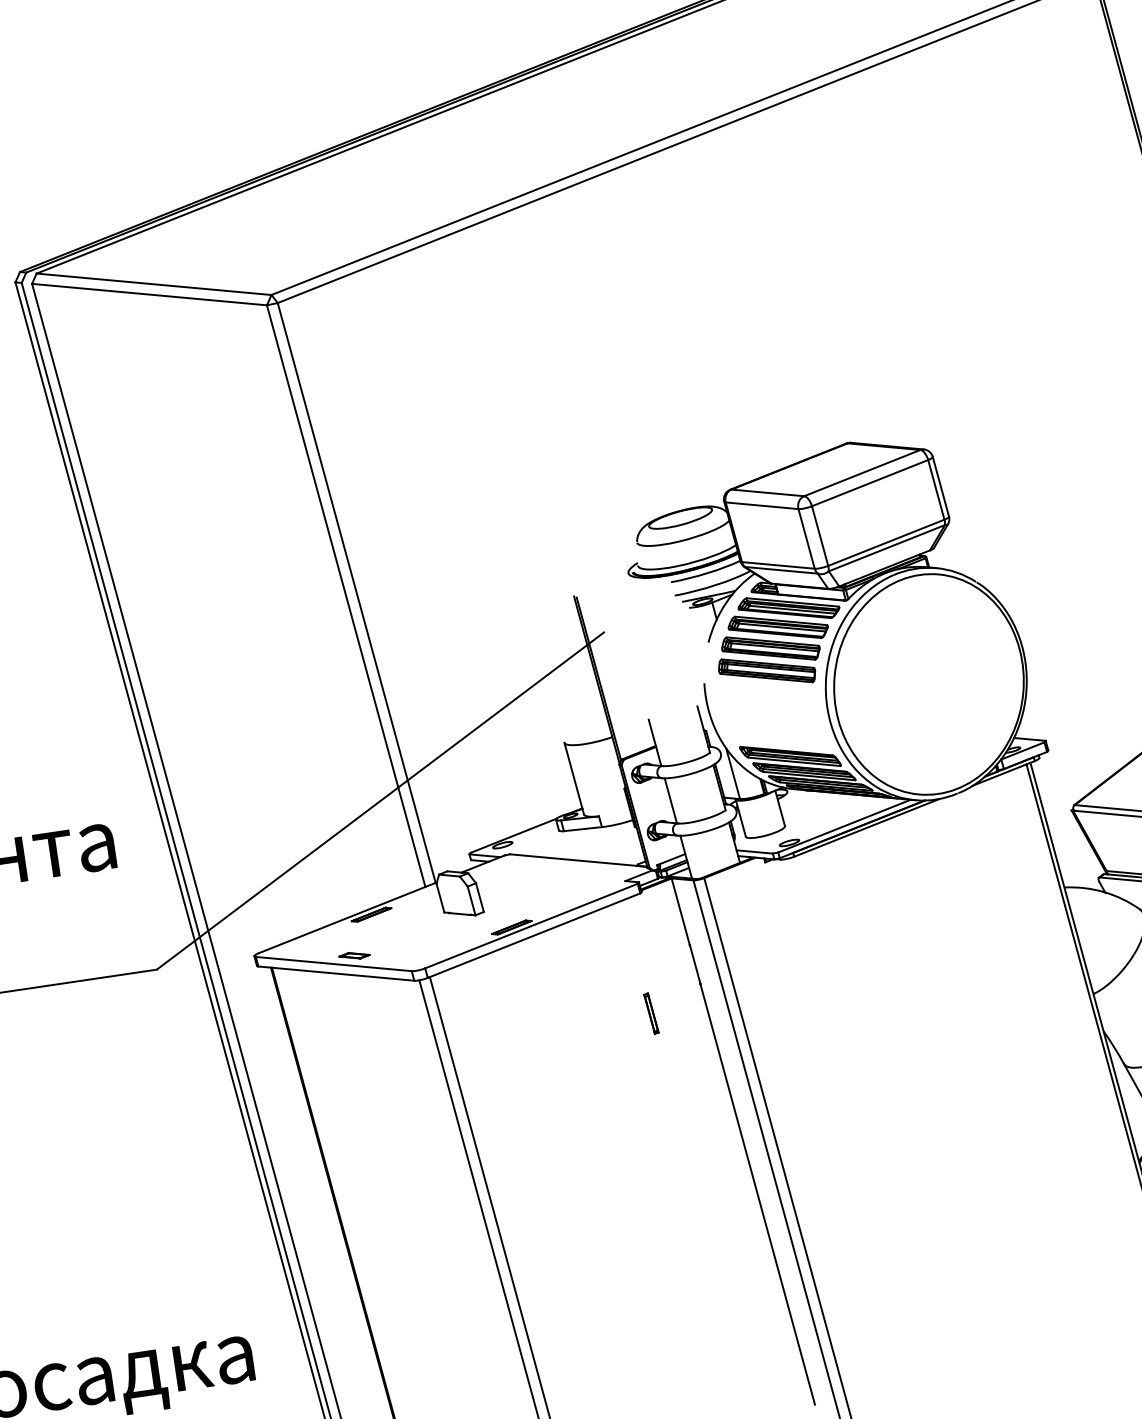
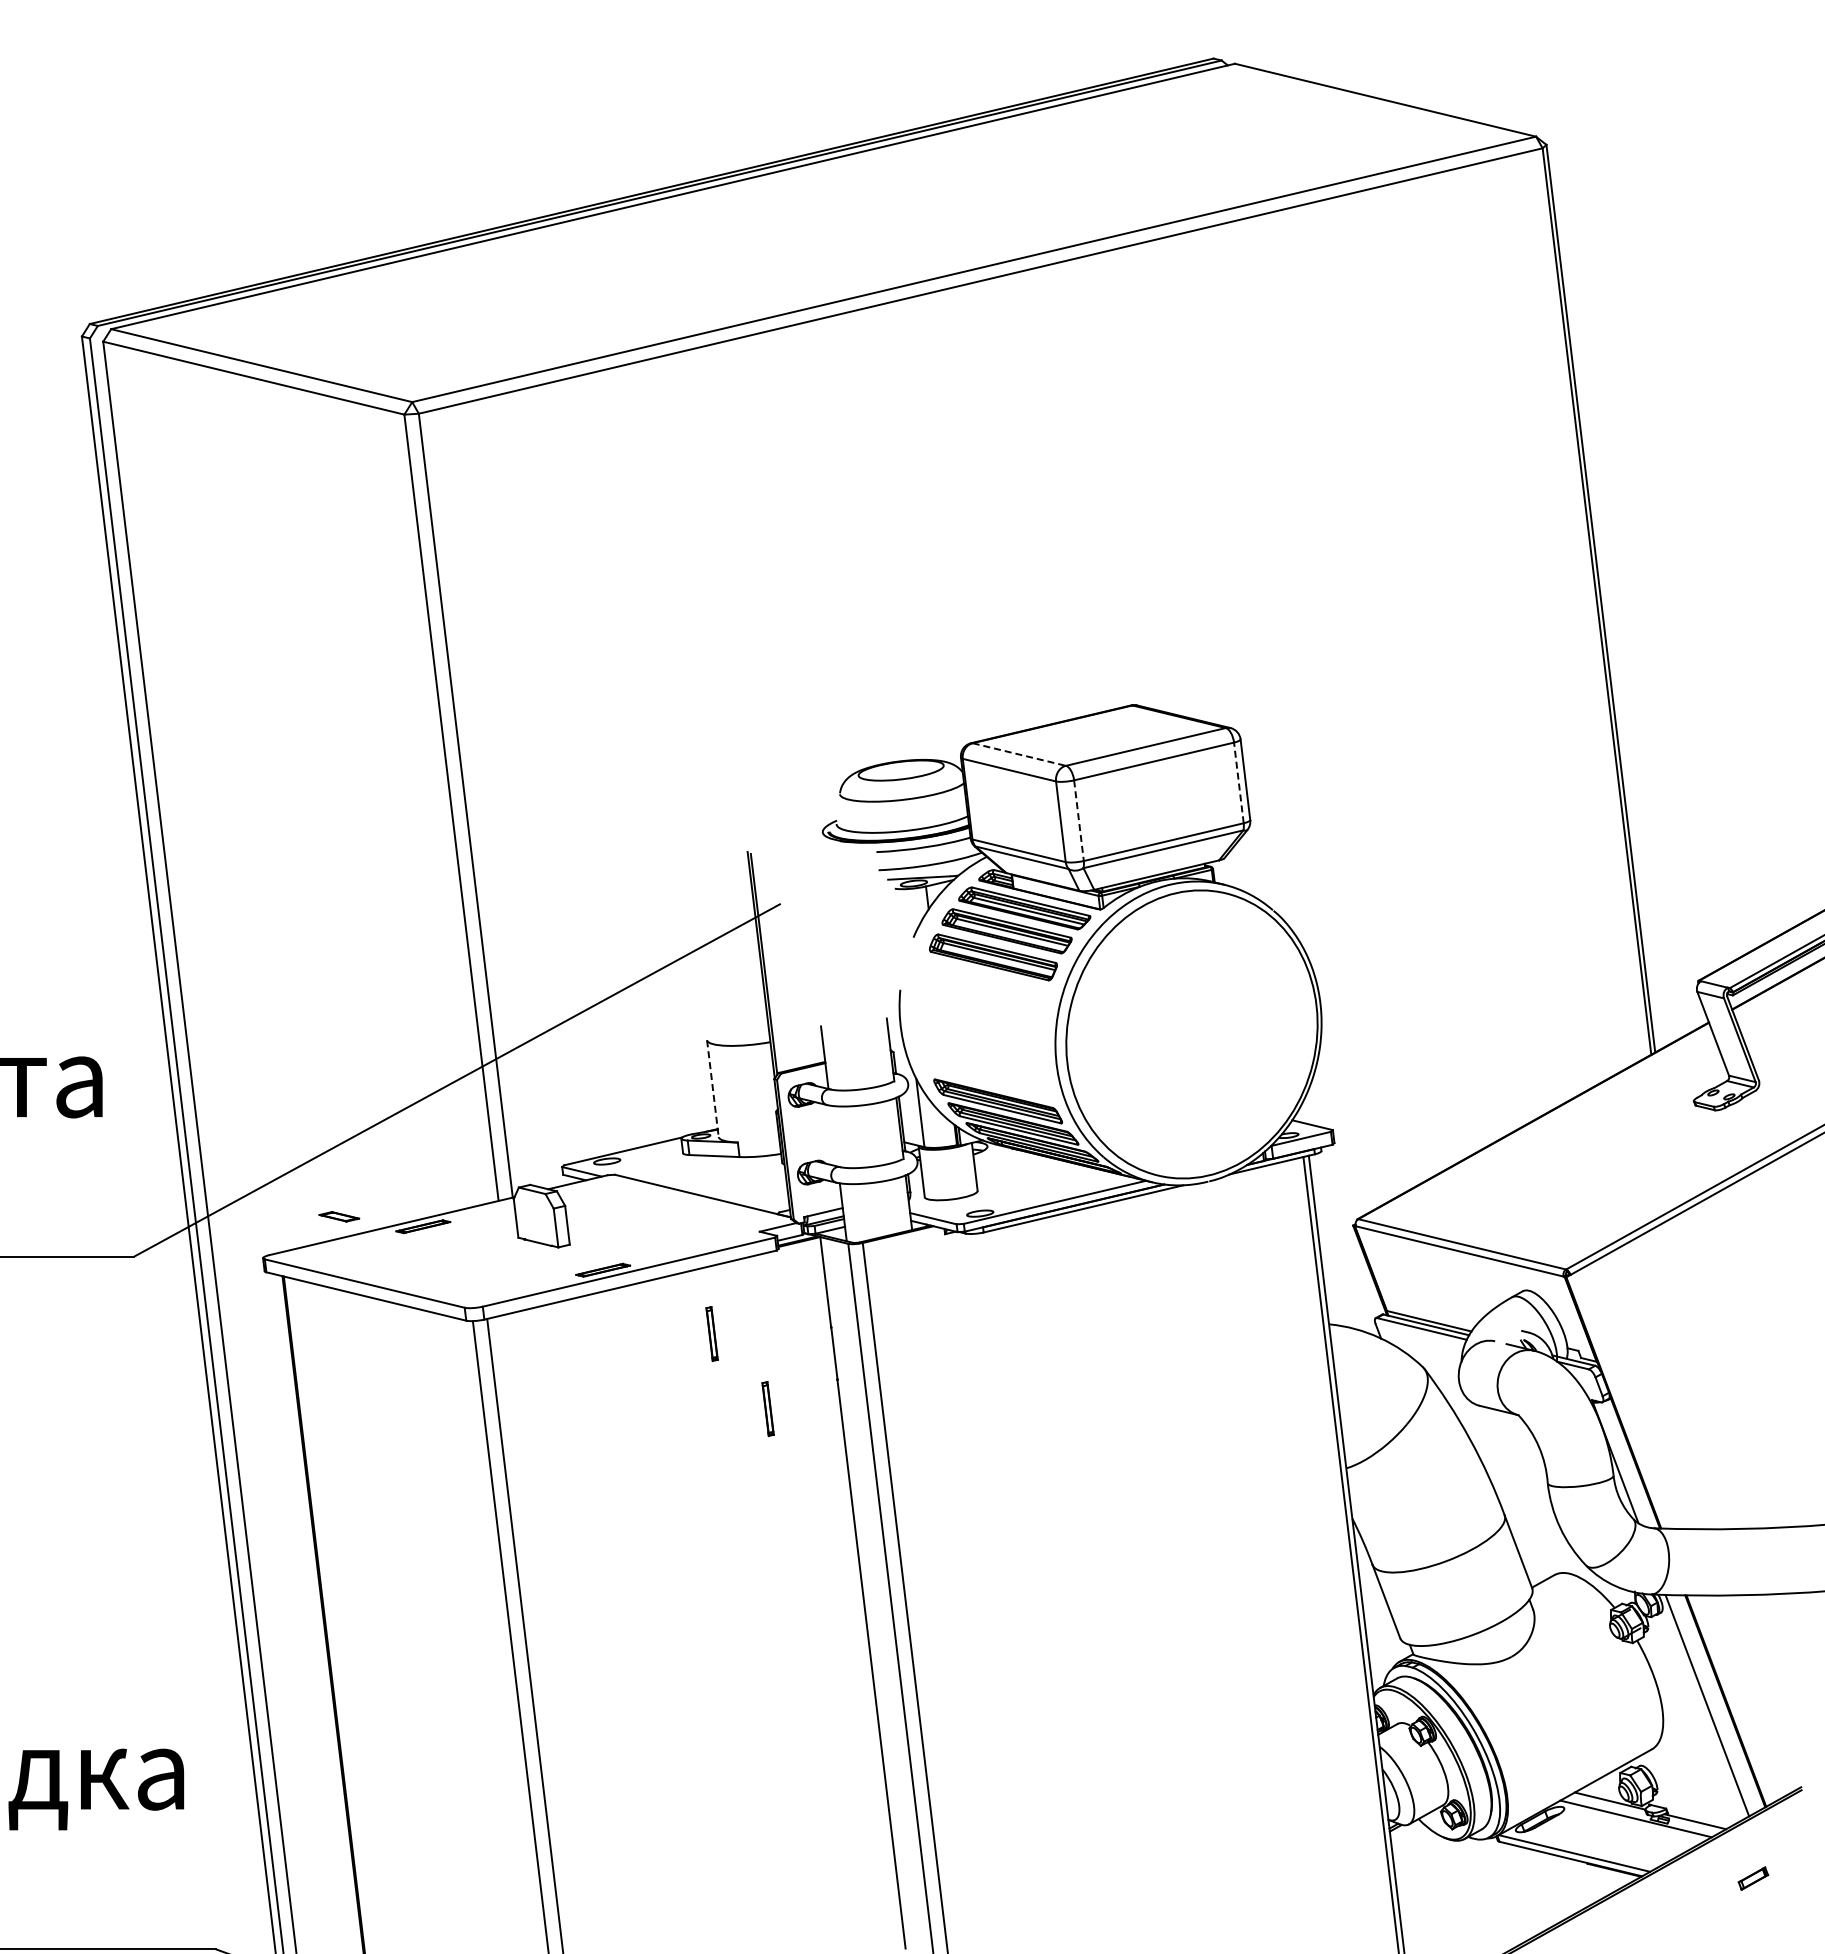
line: (935, 489) -> (1238, 782), solid -> dashed
line: (767, 492) -> (1019, 754), solid -> dashed
line: (819, 535) -> (1078, 820), solid -> dashed
part: (766, 670) -> (983, 985), removed
line: (573, 778) -> (712, 1088), solid -> dashed
line: (670, 800) -> (833, 1135), removed
part: (354, 955) -> (339, 1216), moved
part: (600, 963) -> (711, 1333), added

